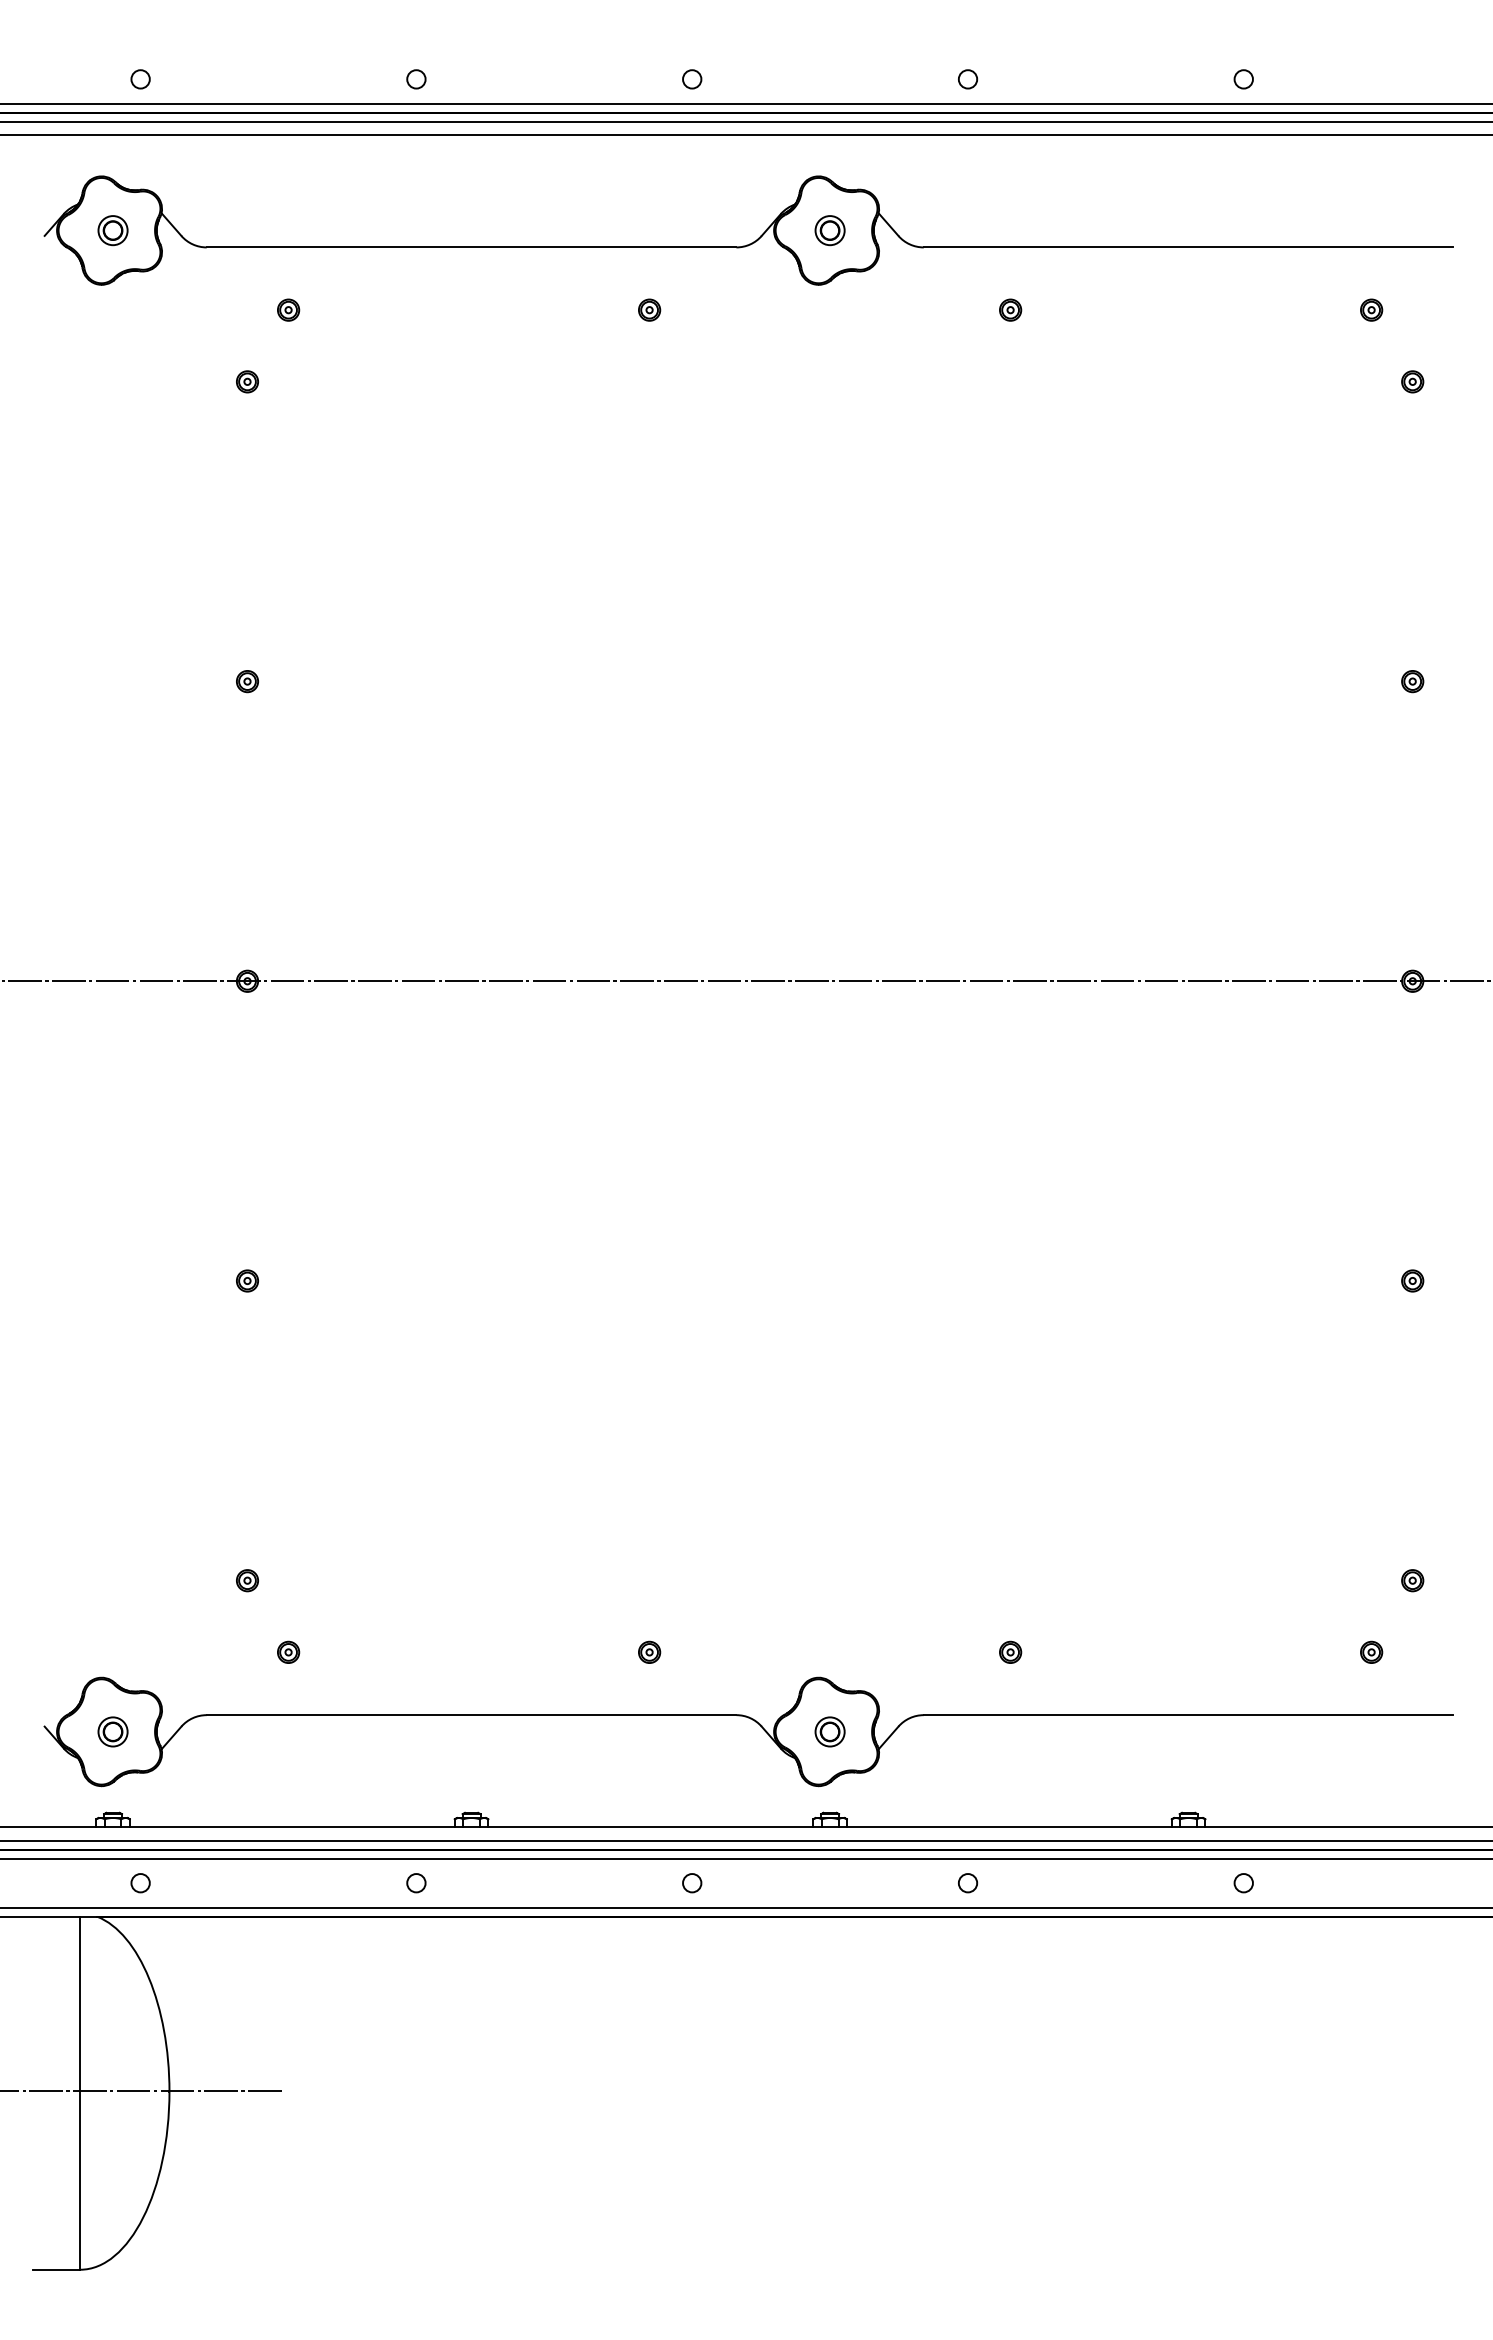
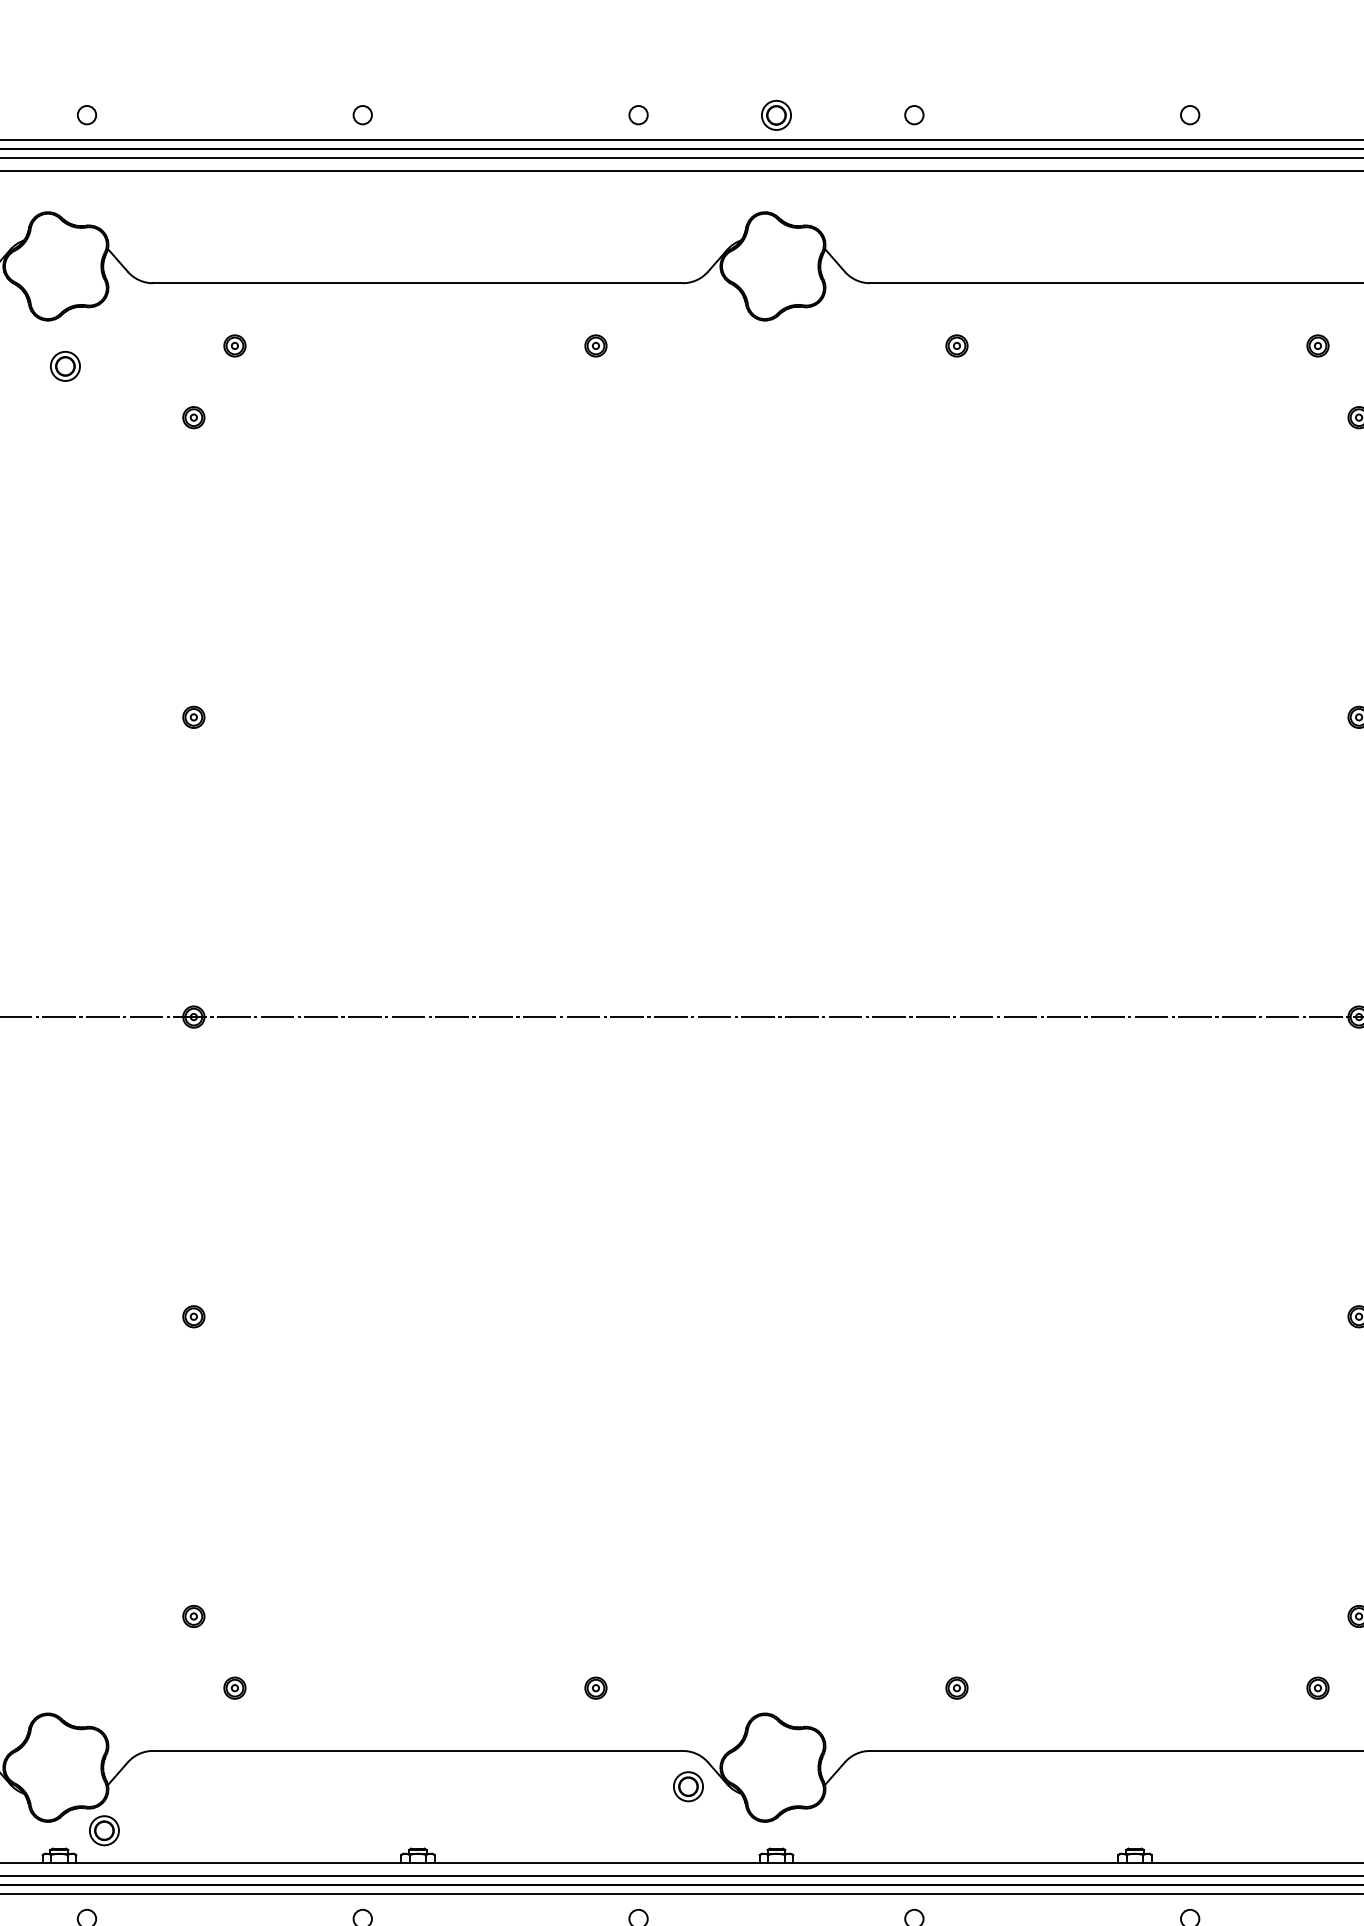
part: (112, 230) -> (64, 366), moved
part: (829, 230) -> (775, 115), moved
part: (112, 1731) -> (103, 1830), moved
part: (829, 1731) -> (687, 1786), moved

